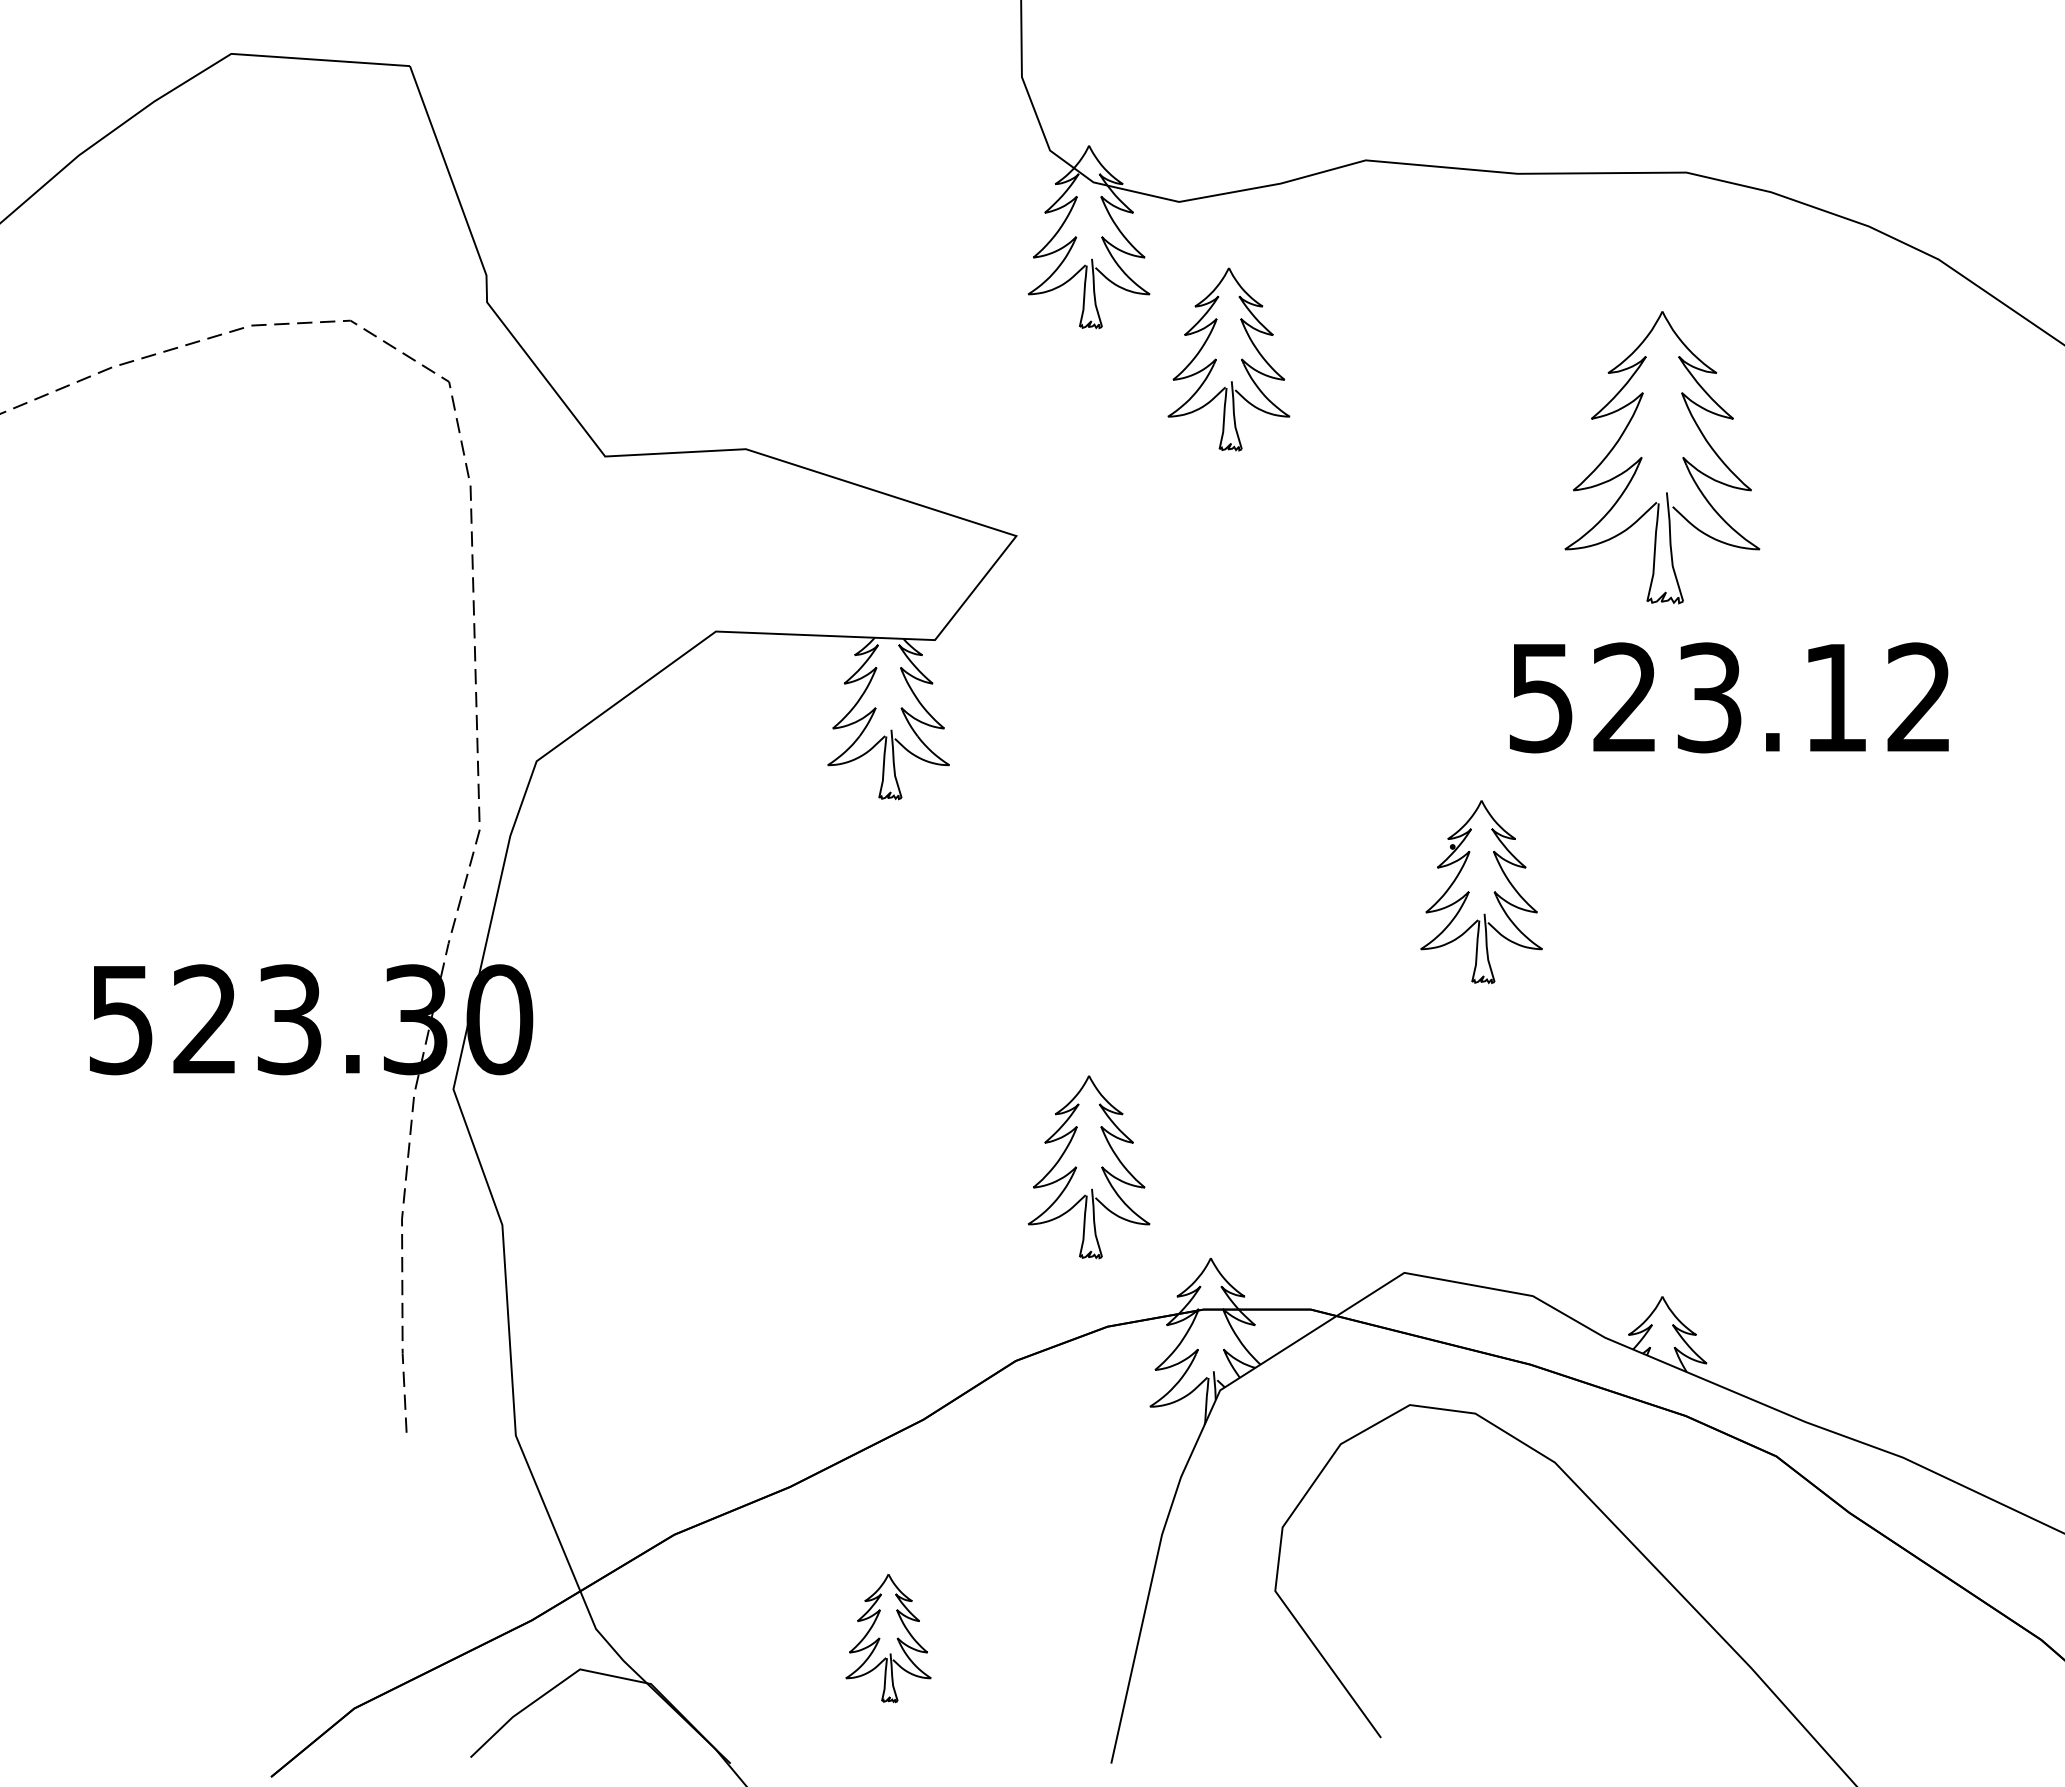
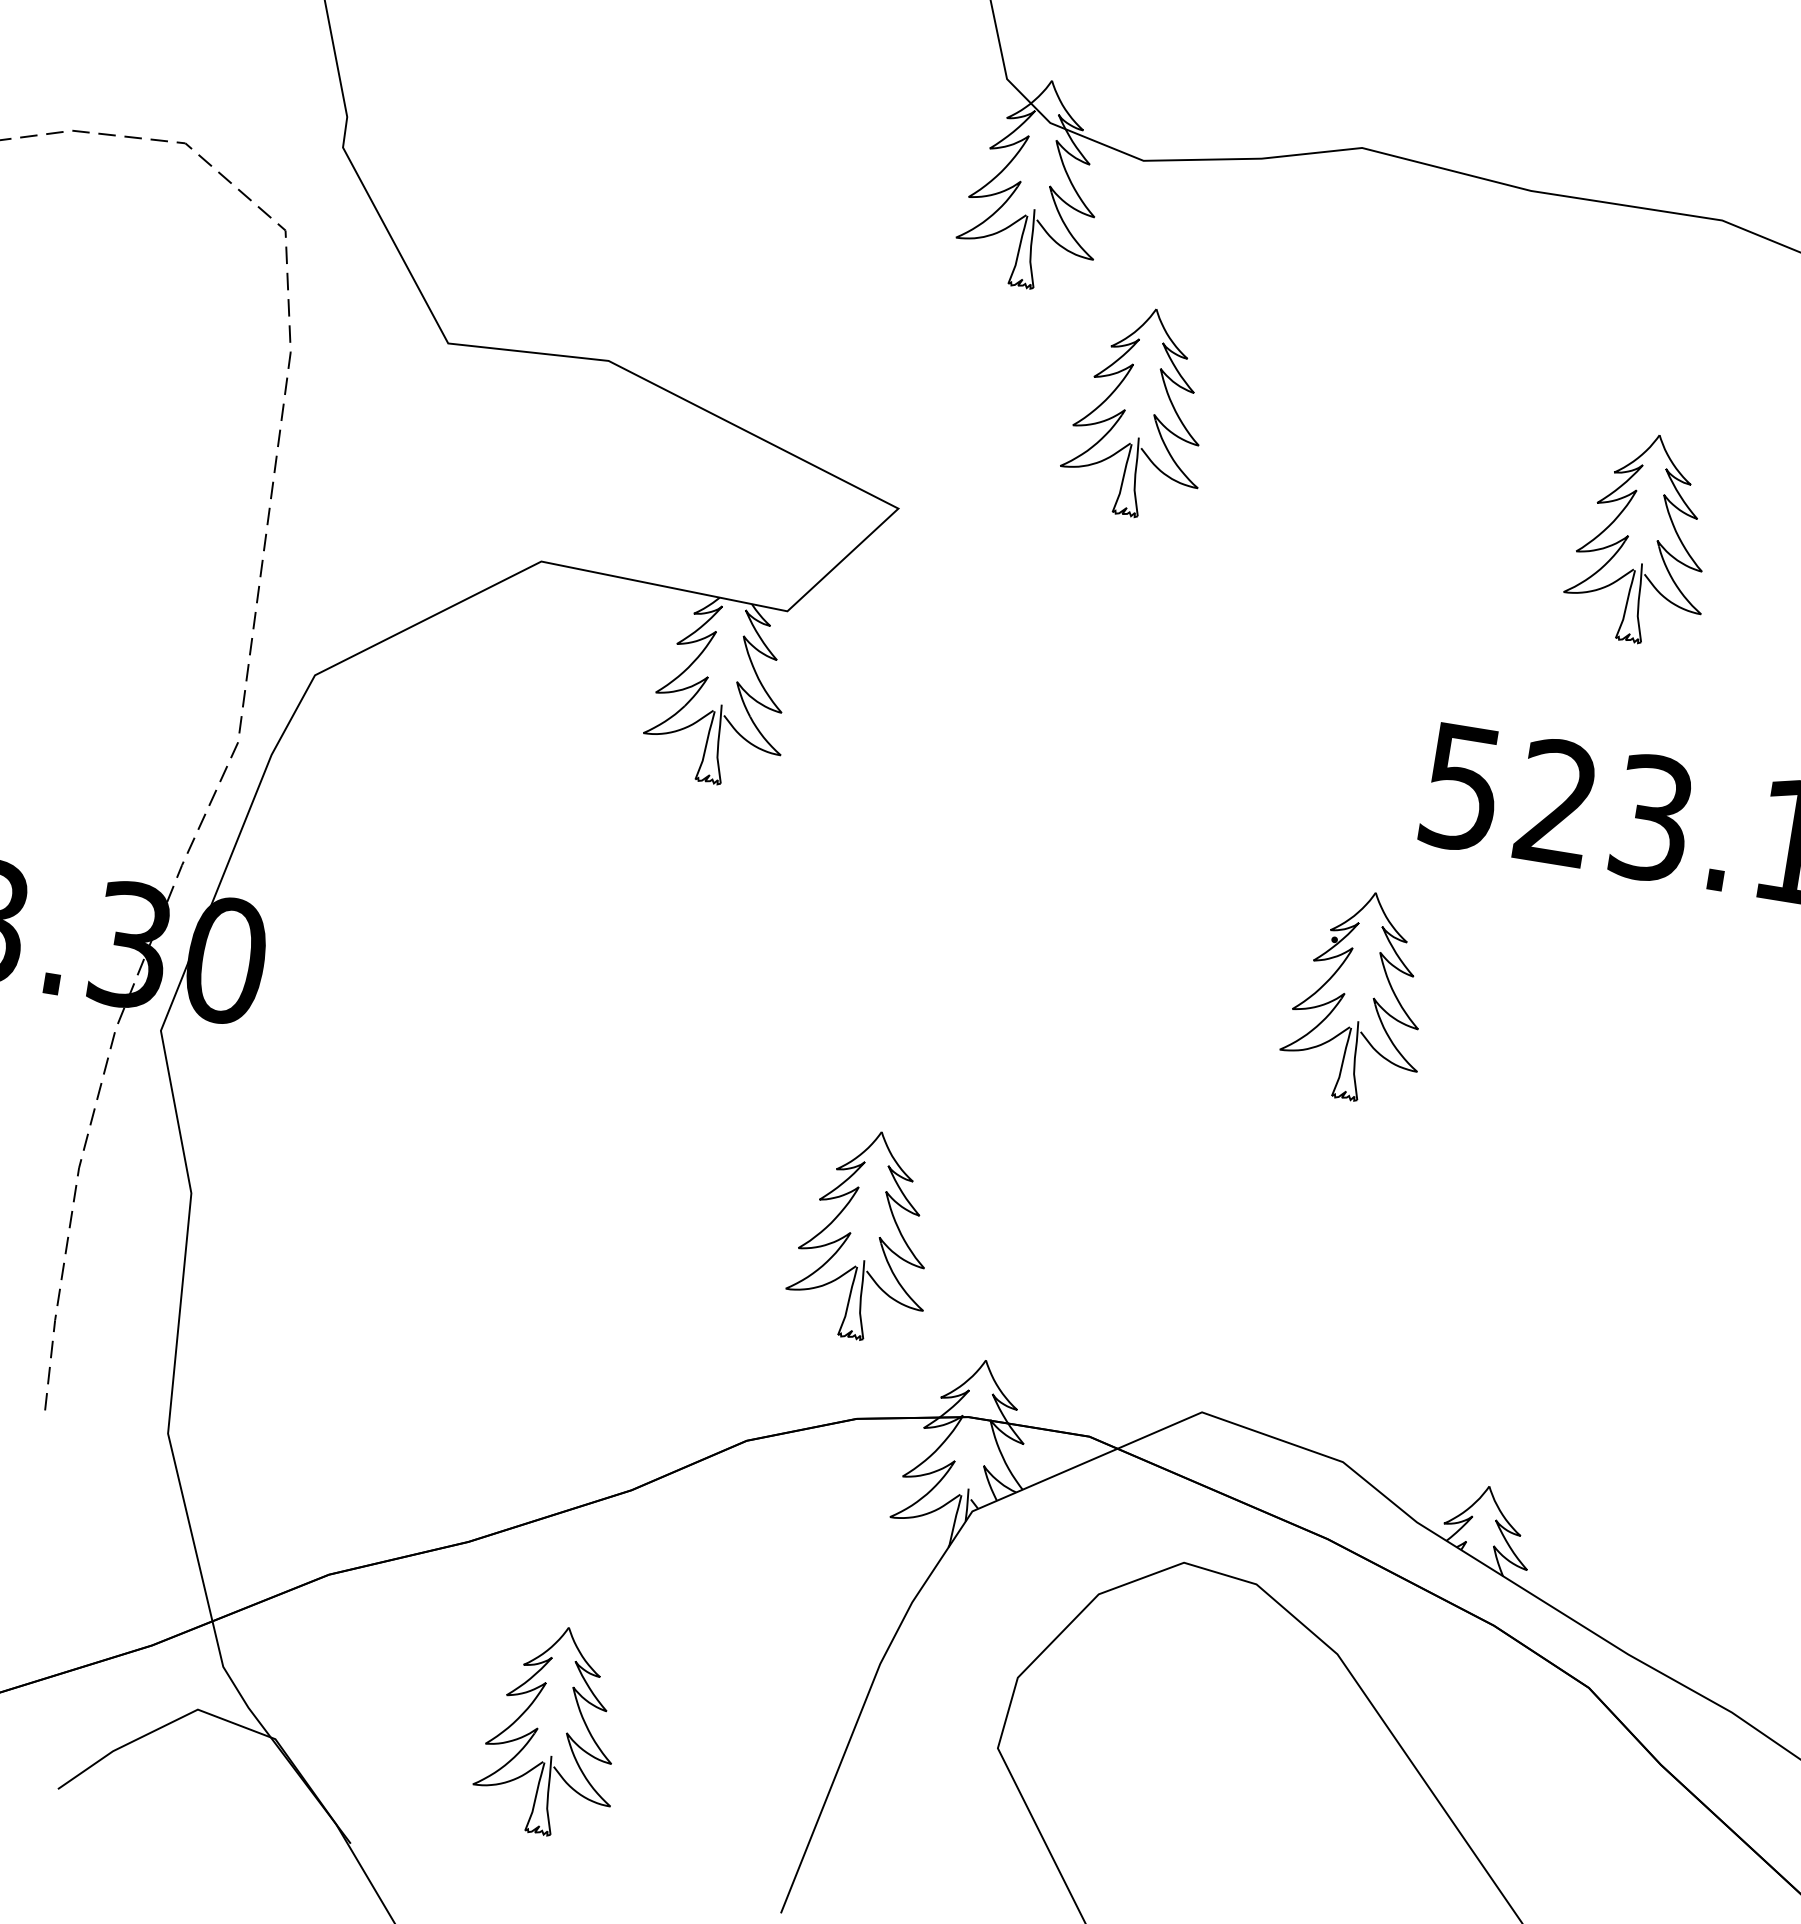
part: (1216, 359) -> (1125, 410), moved
part: (1662, 457) -> (1643, 538), size x0.62
part: (888, 1638) -> (552, 1731), size x1.43

